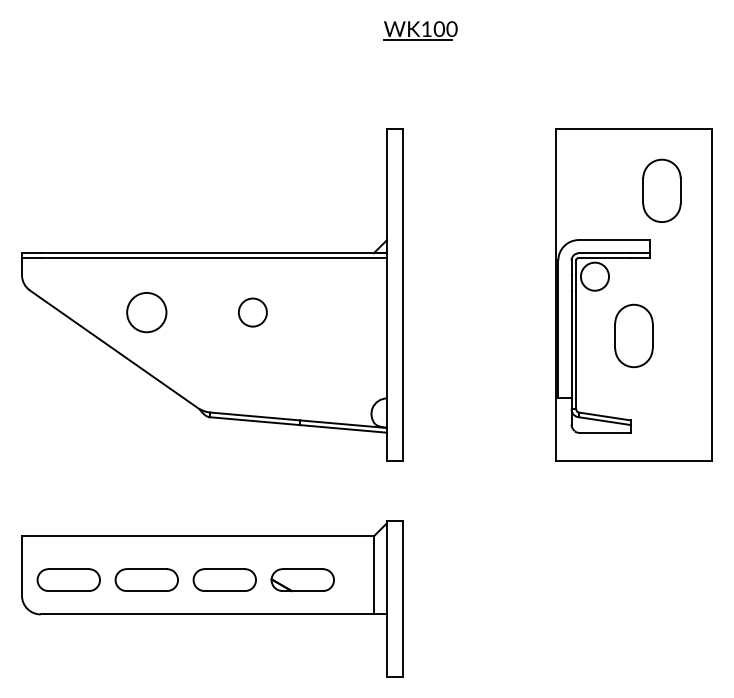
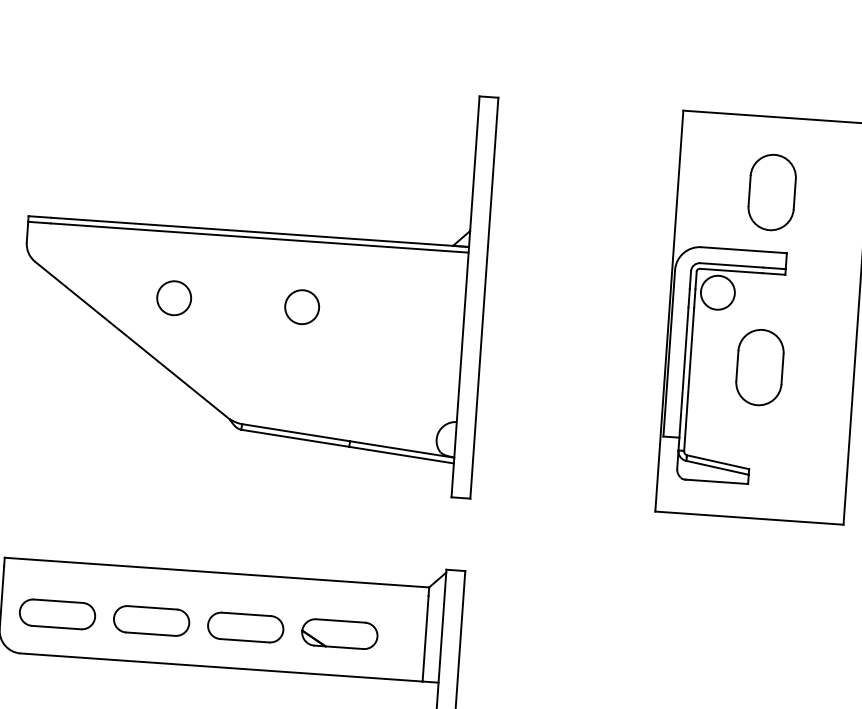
part: (661, 190) -> (771, 192), moved
circle: (146, 312) -> (173, 298), size x0.71

